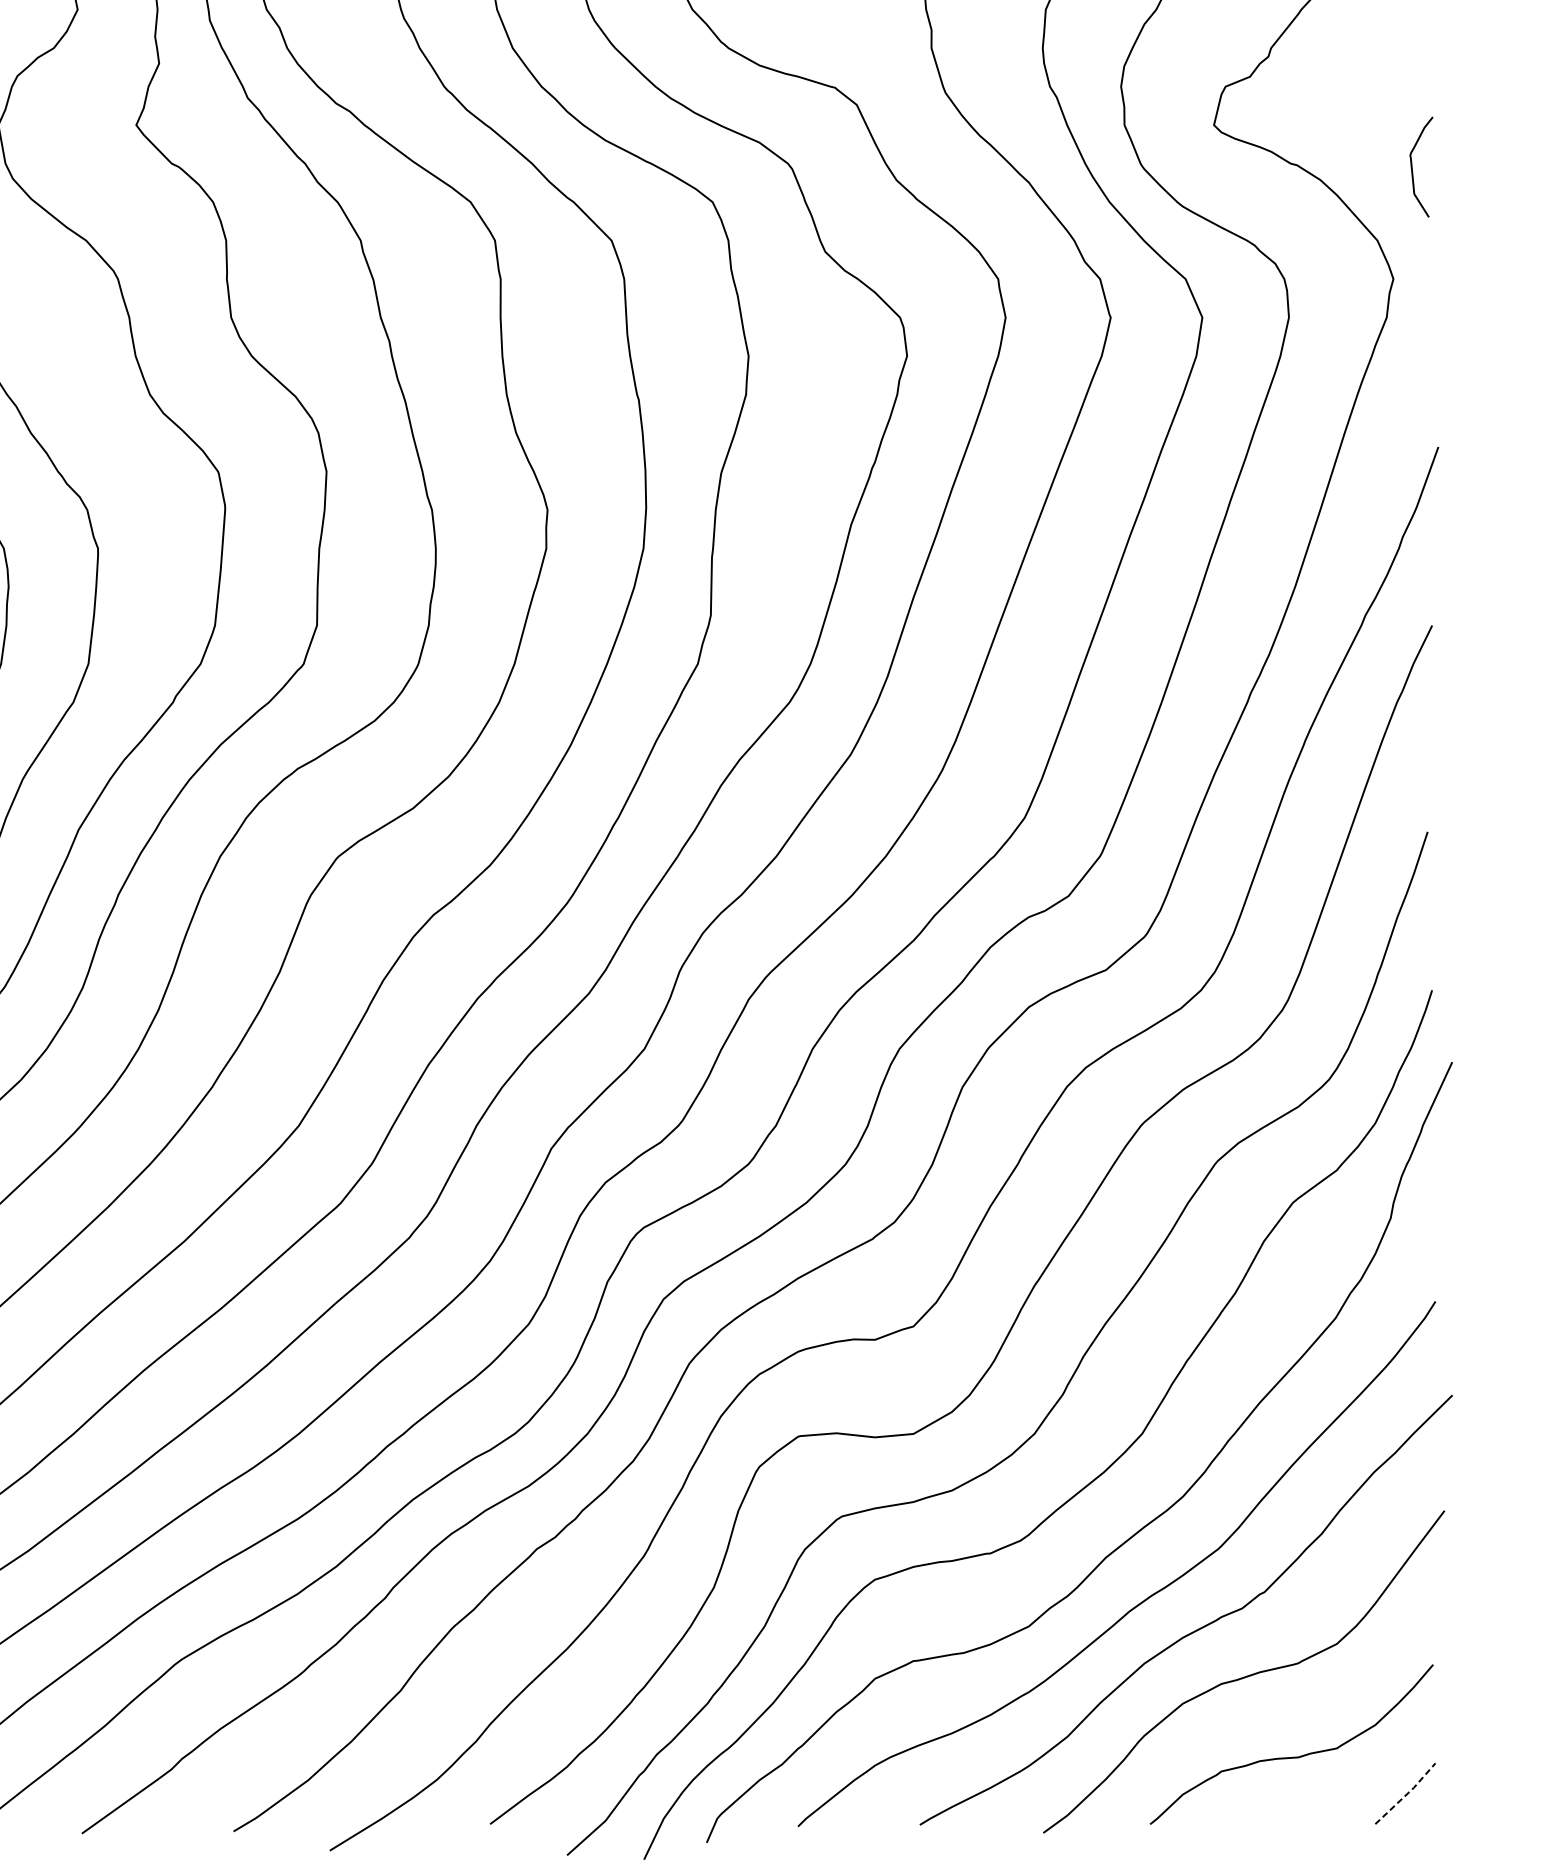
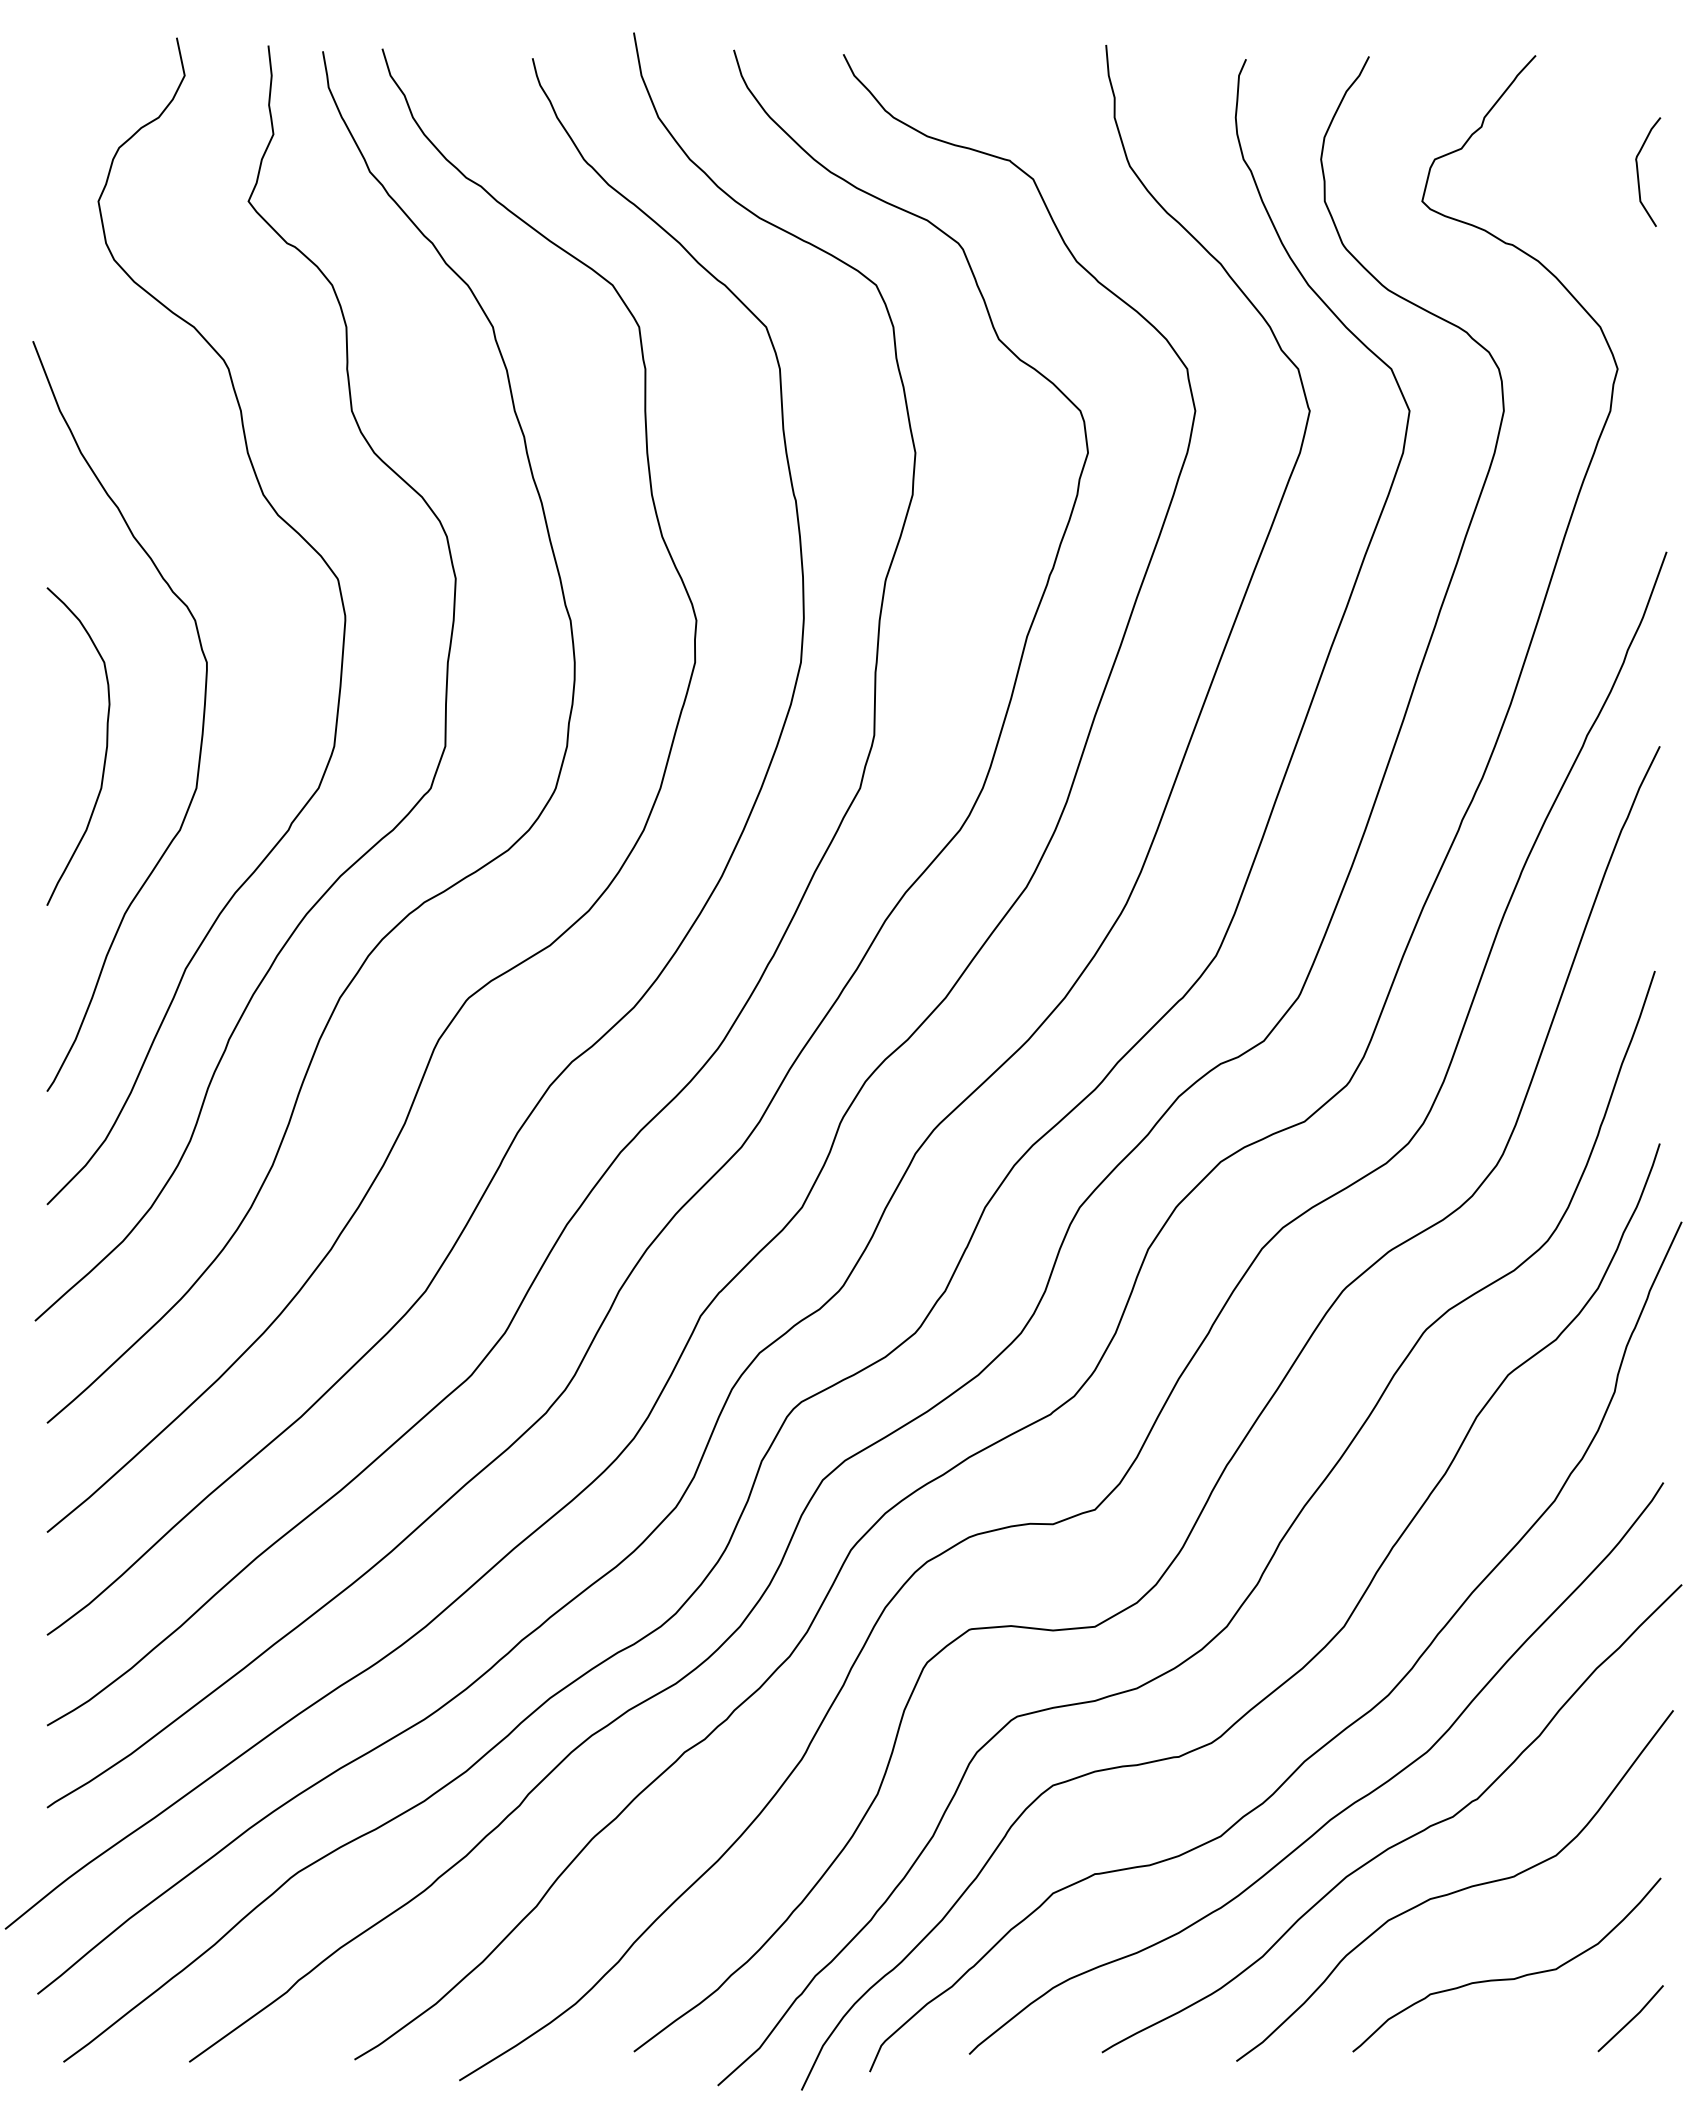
curve: (1412, 166) -> (1638, 171), moved
line: (1407, 1794) -> (1632, 2019), dashed -> solid

